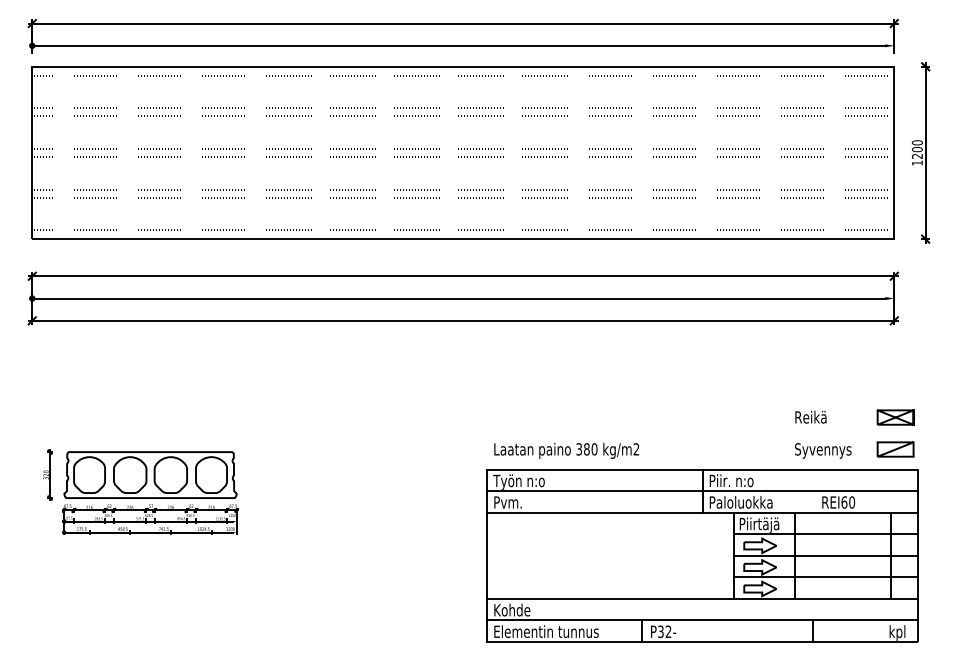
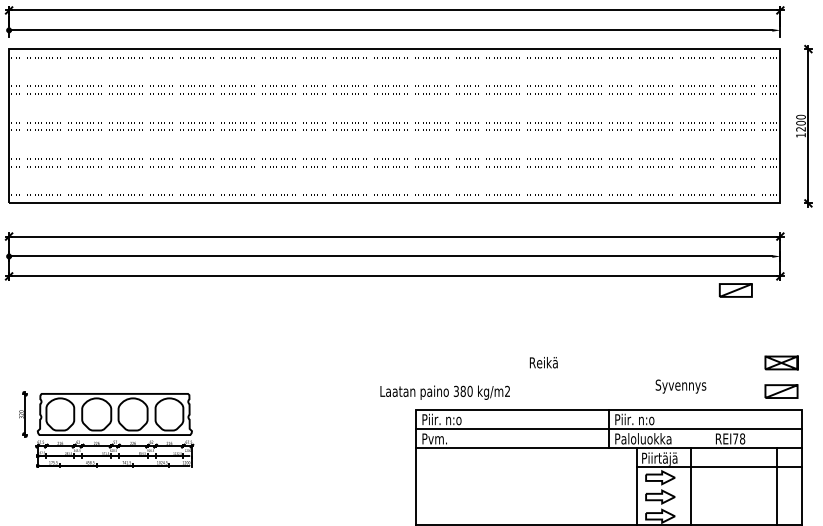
curve: (844, 336) -> (735, 290), added
text: (810, 416) -> (543, 362), moved
text: (566, 450) -> (445, 392), moved
text: (823, 450) -> (681, 386), moved
text: (518, 481) -> (444, 420), Työn n:o -> Piir. n:o
text: (848, 502) -> (739, 438), REI60 -> REI78
line: (825, 555) -> (718, 486), removed
line: (825, 577) -> (718, 506), removed

